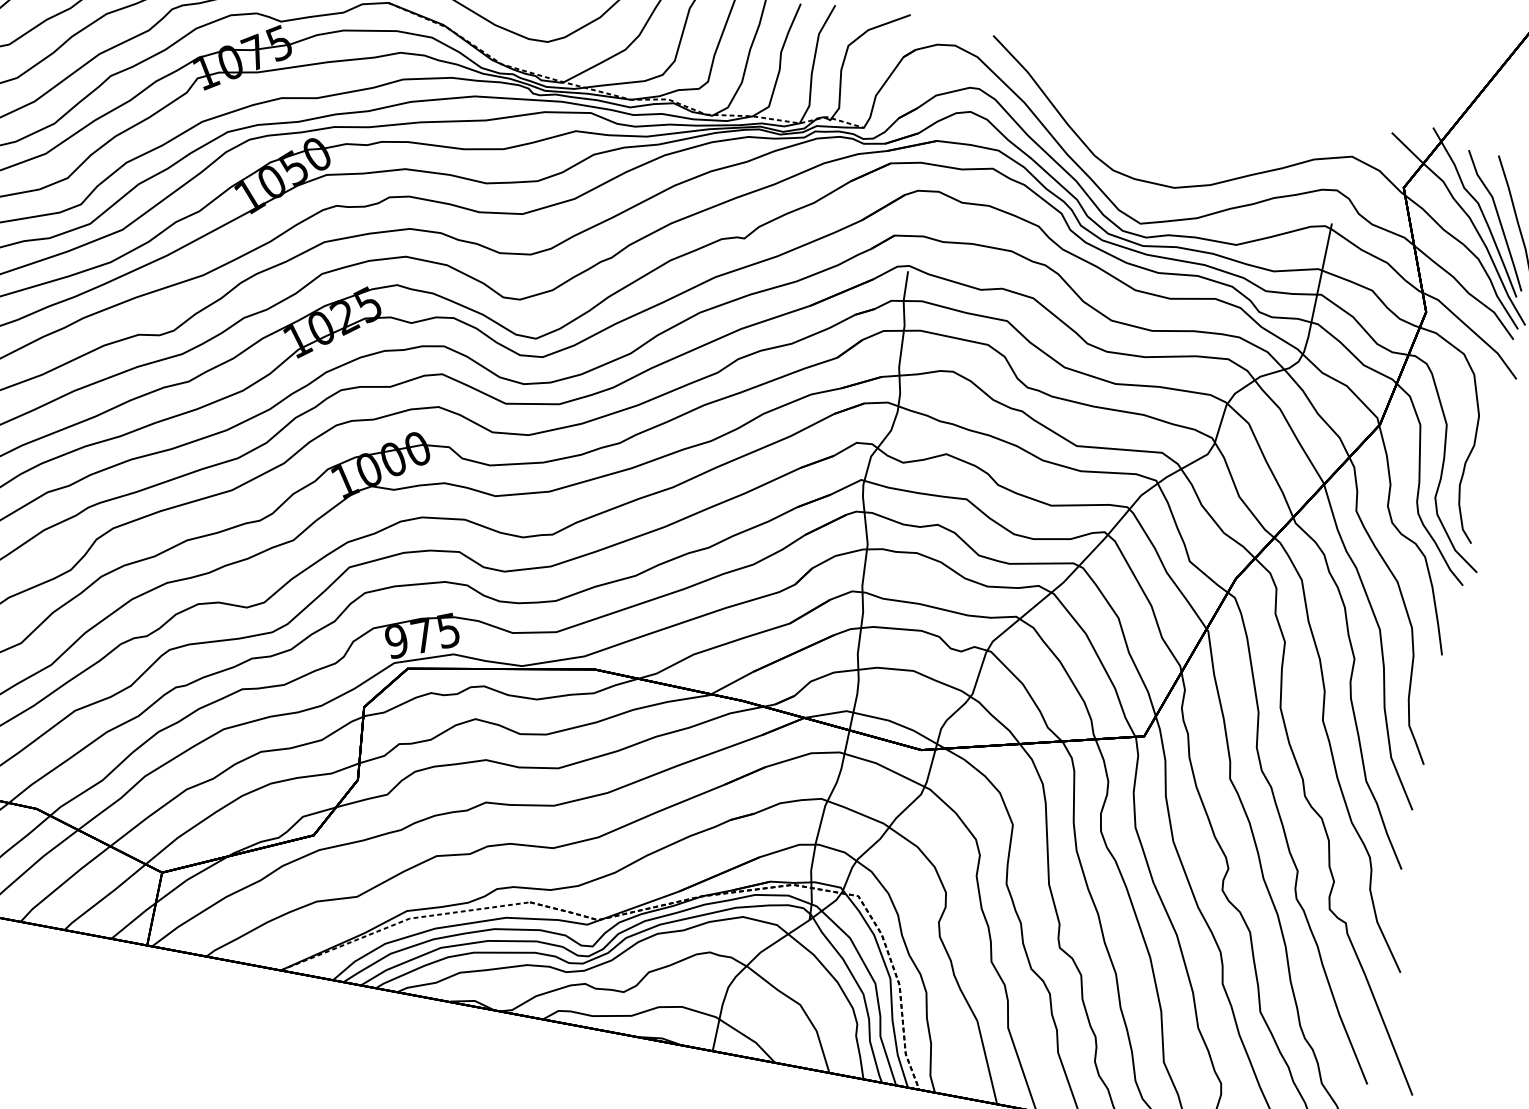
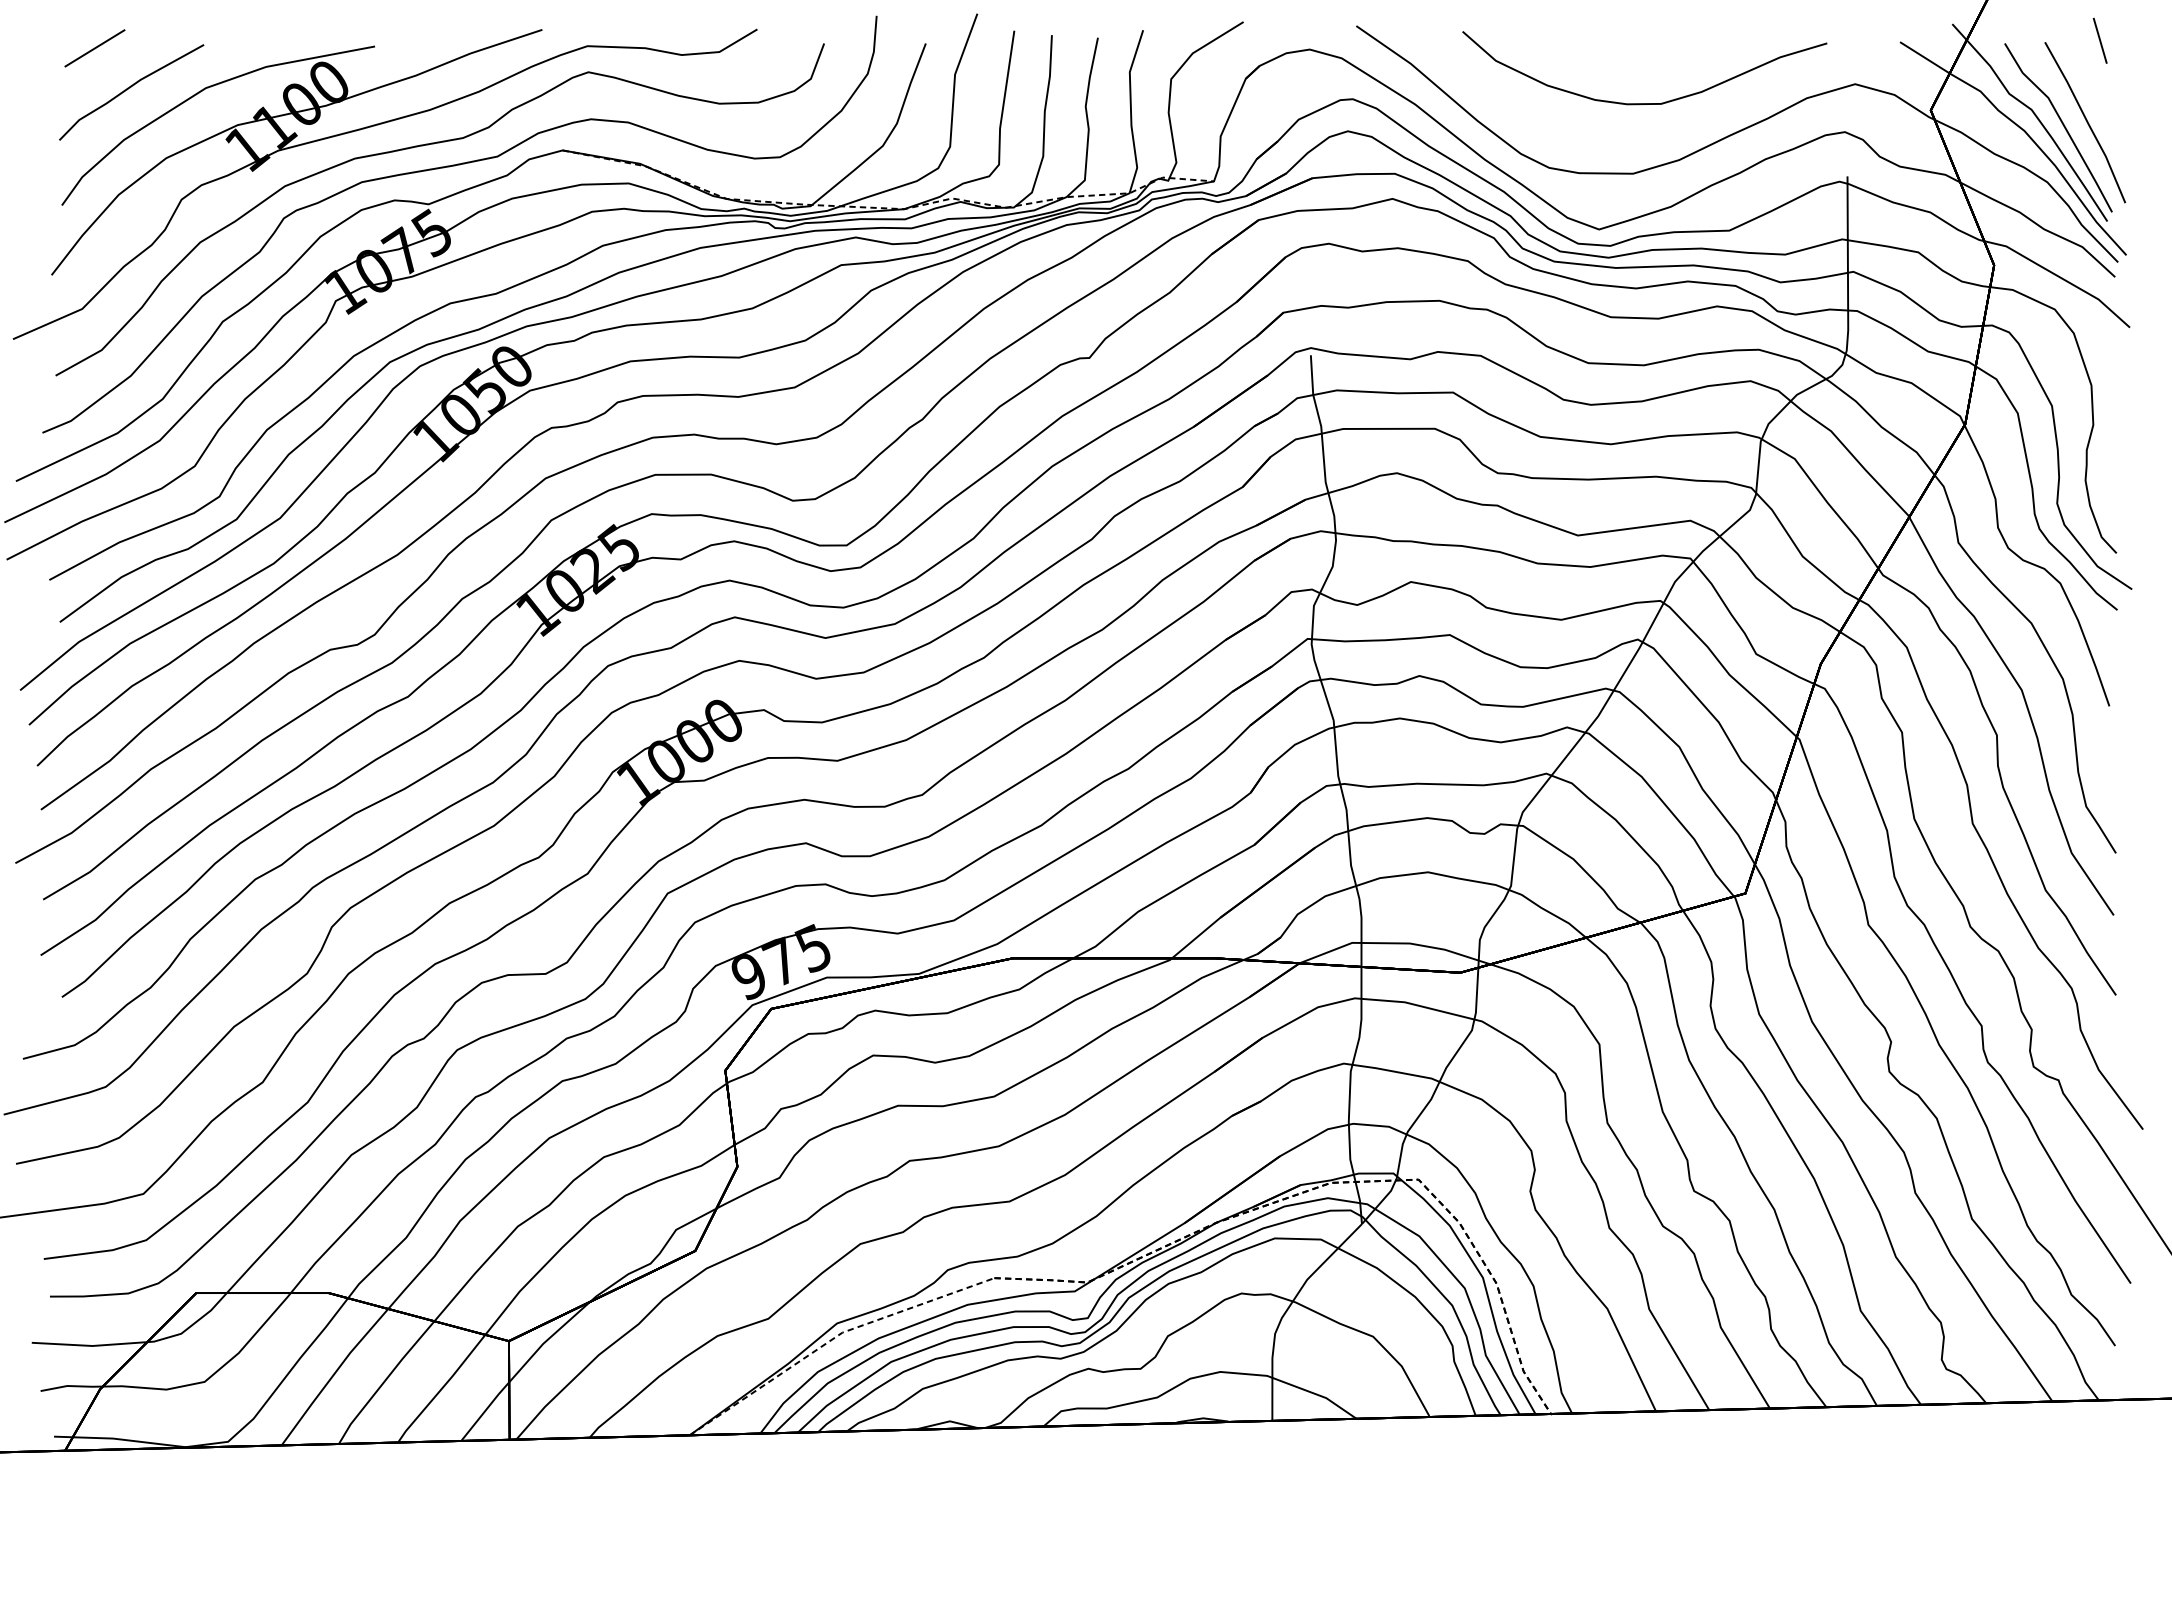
curve: (1193, 137) -> (1644, 103), added

